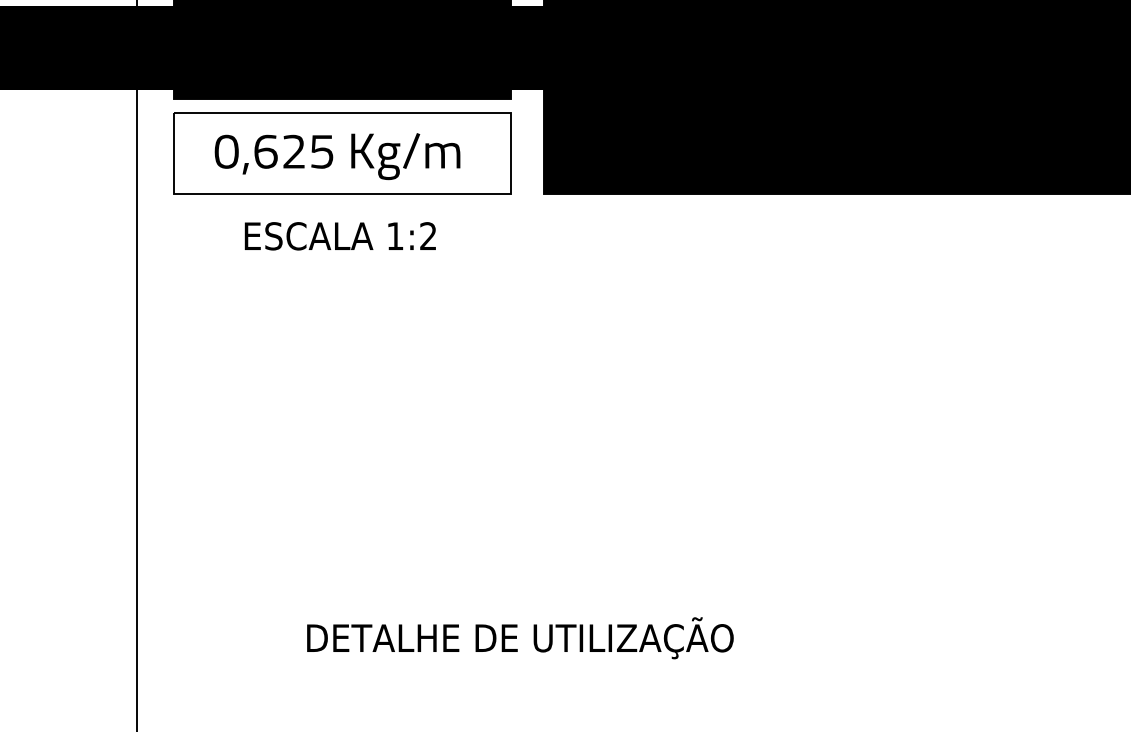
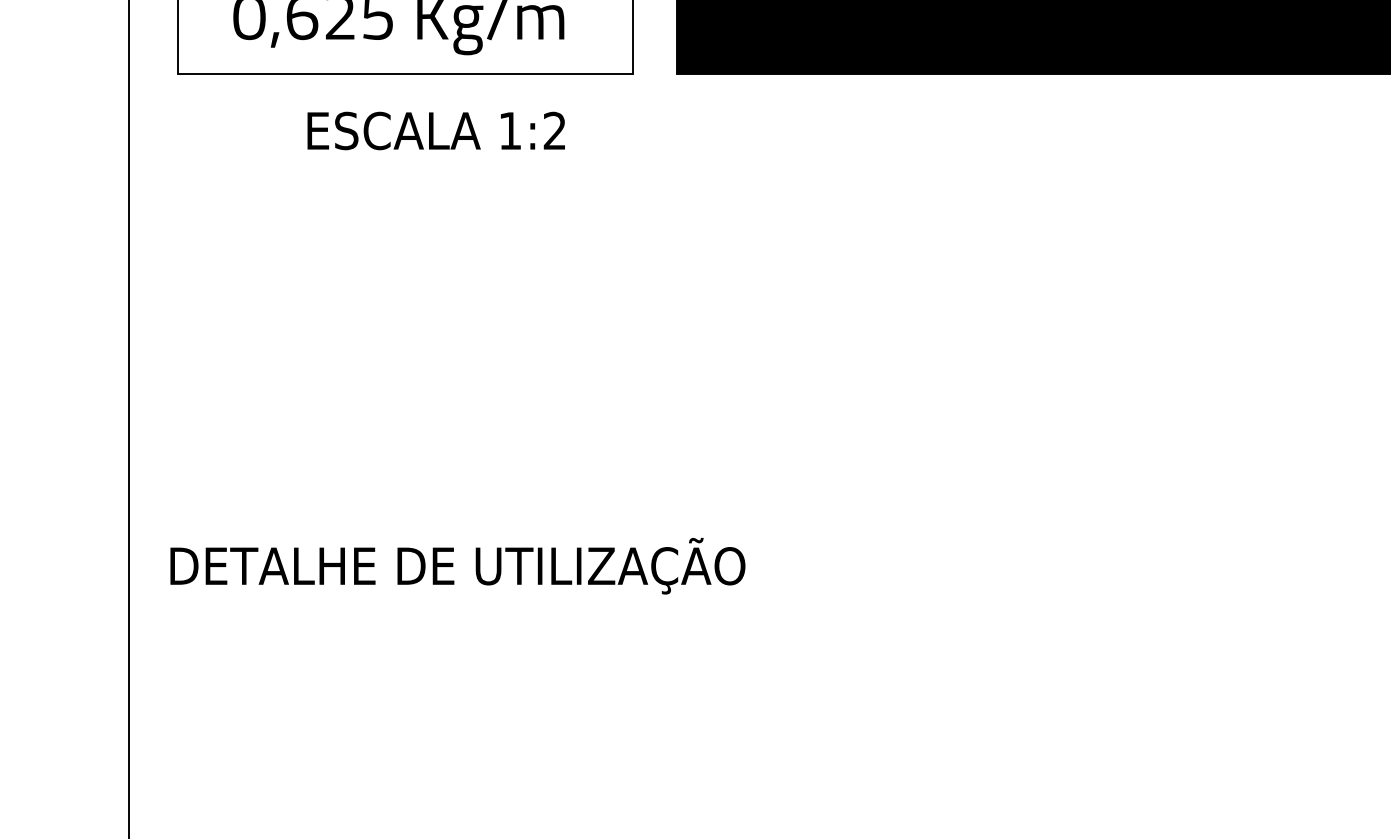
text: (339, 236) -> (435, 131), moved
text: (520, 638) -> (458, 566), moved

